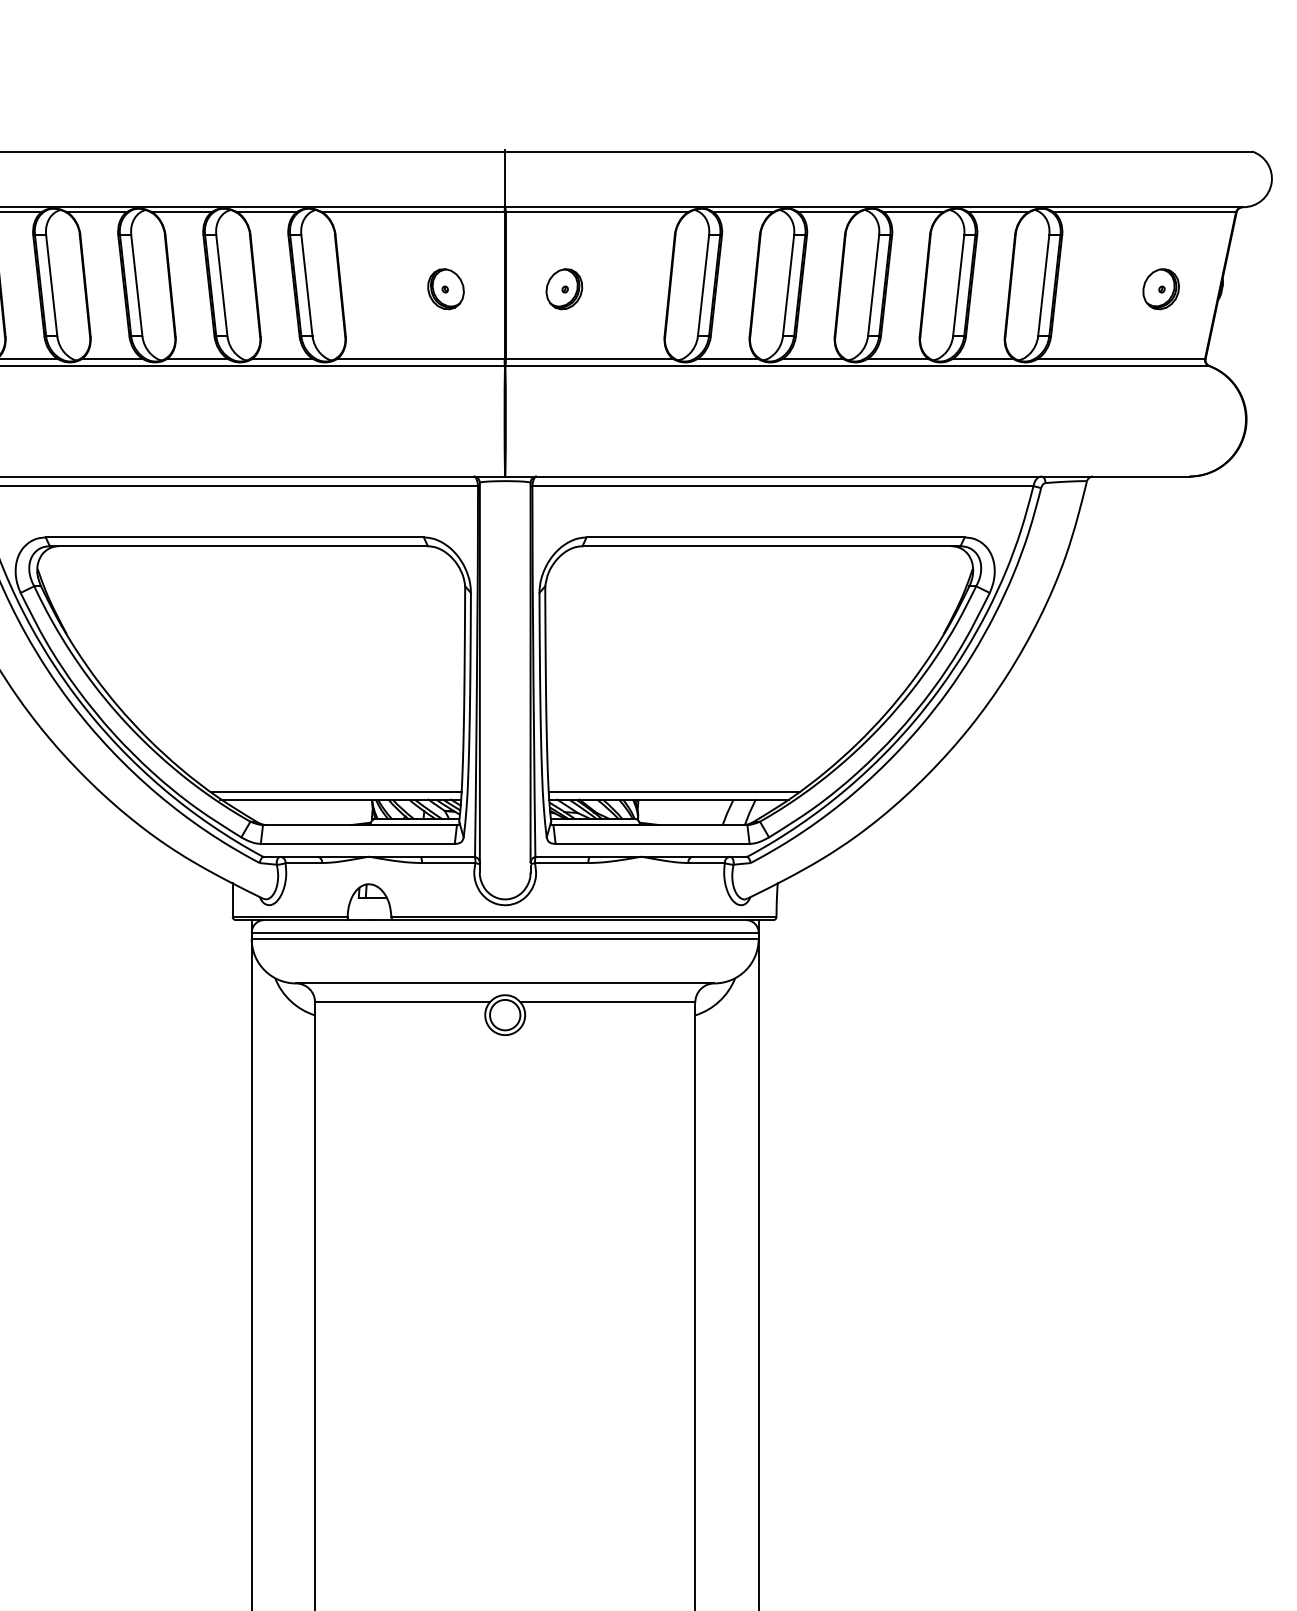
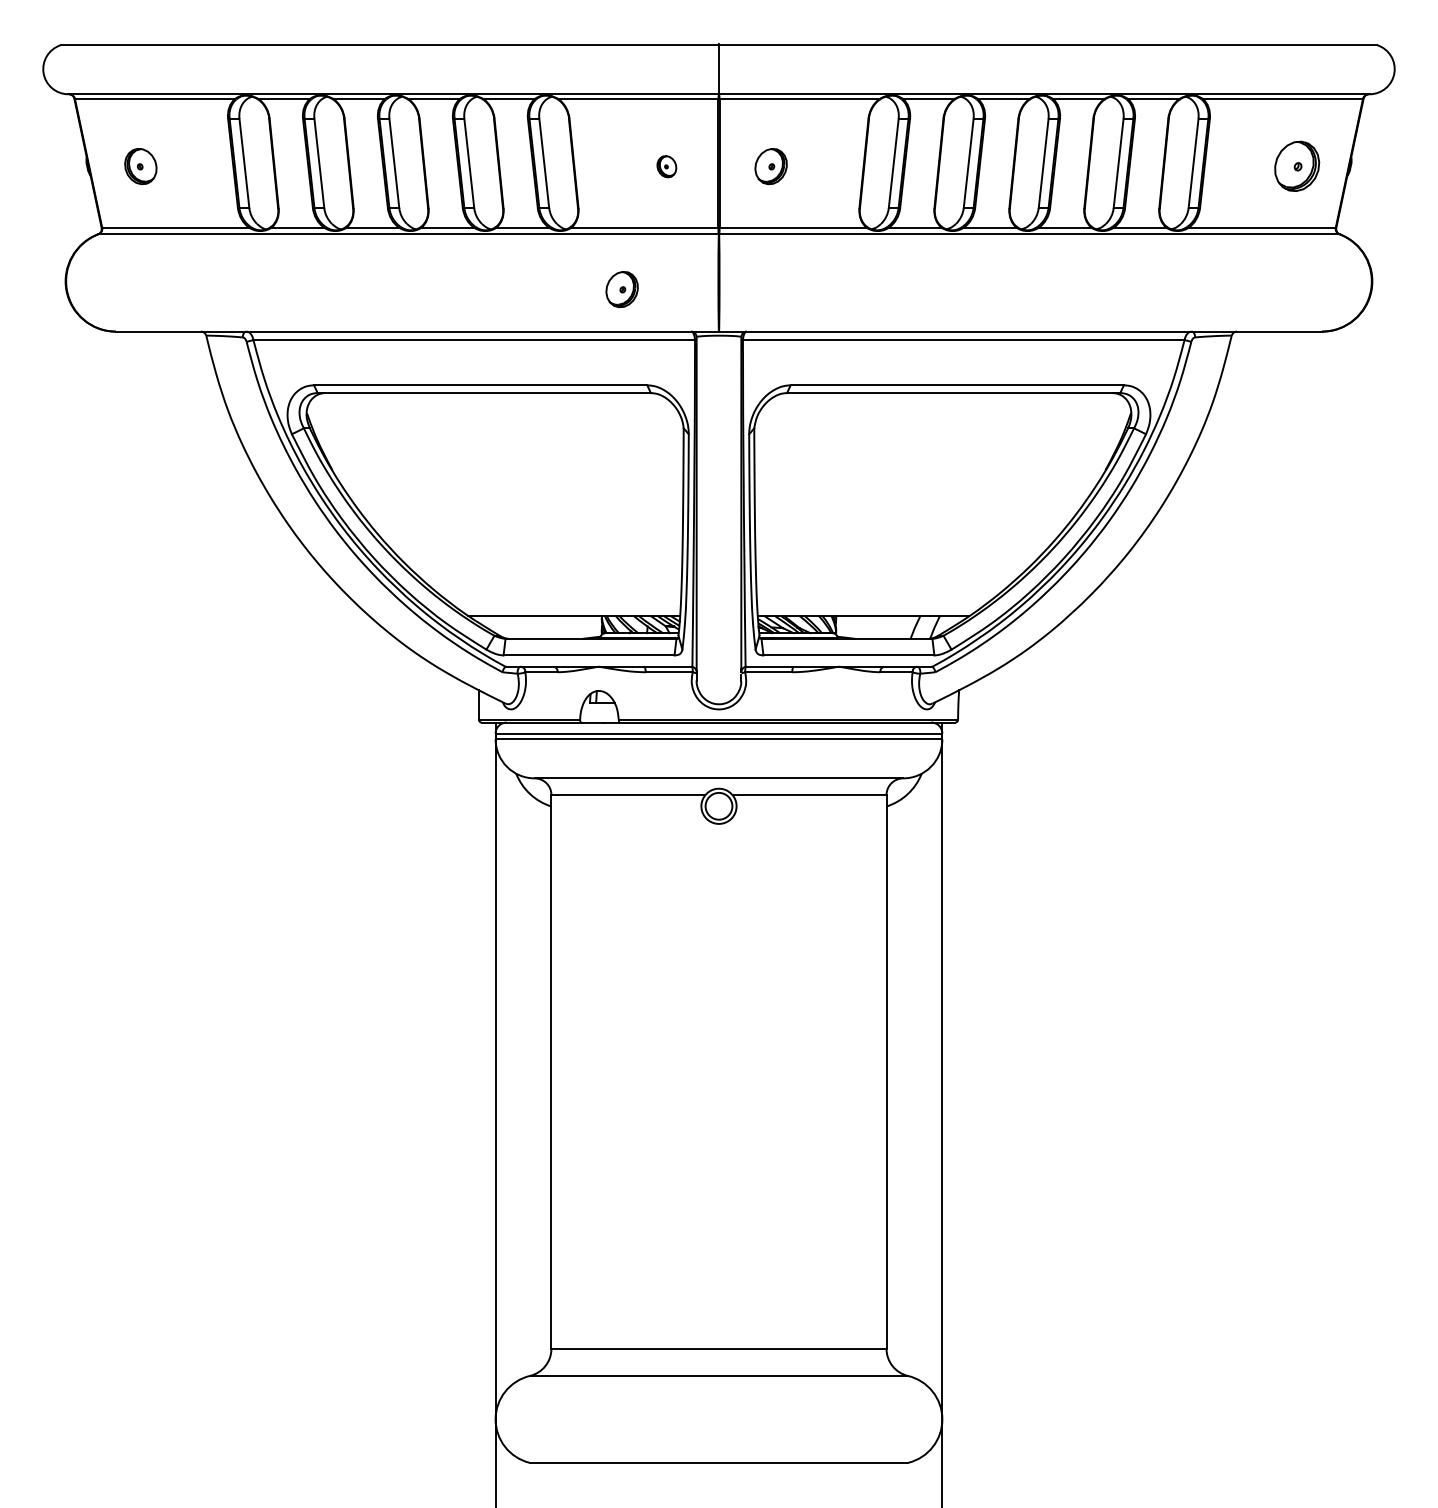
part: (445, 289) -> (666, 166), size x0.6
part: (1160, 289) -> (1296, 166), size x1.4
part: (394, 428) -> (621, 289), added
line: (335, 791) -> (569, 609), removed
line: (673, 791) -> (867, 609), removed

